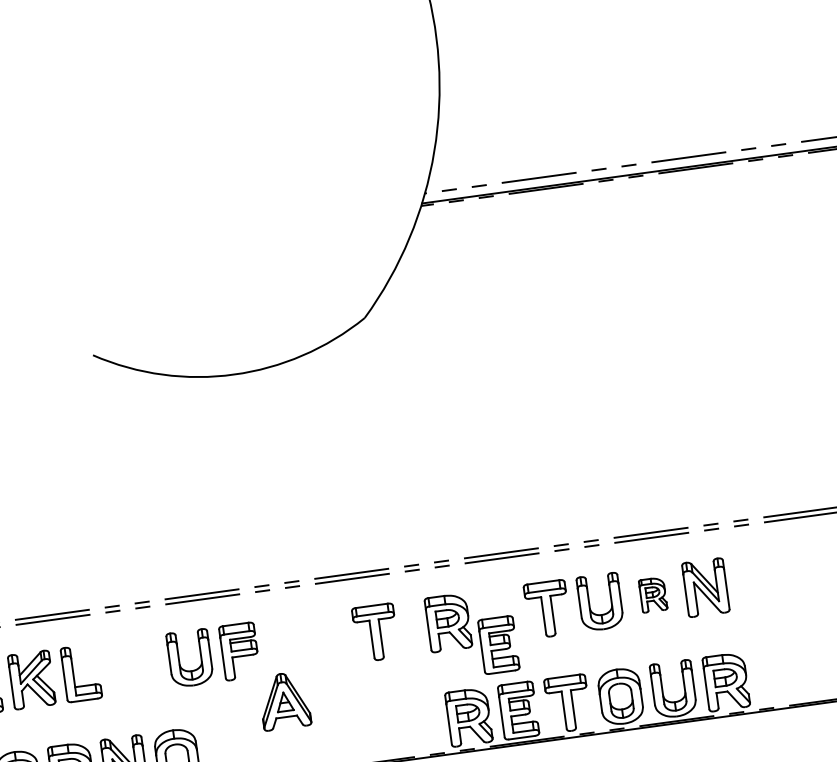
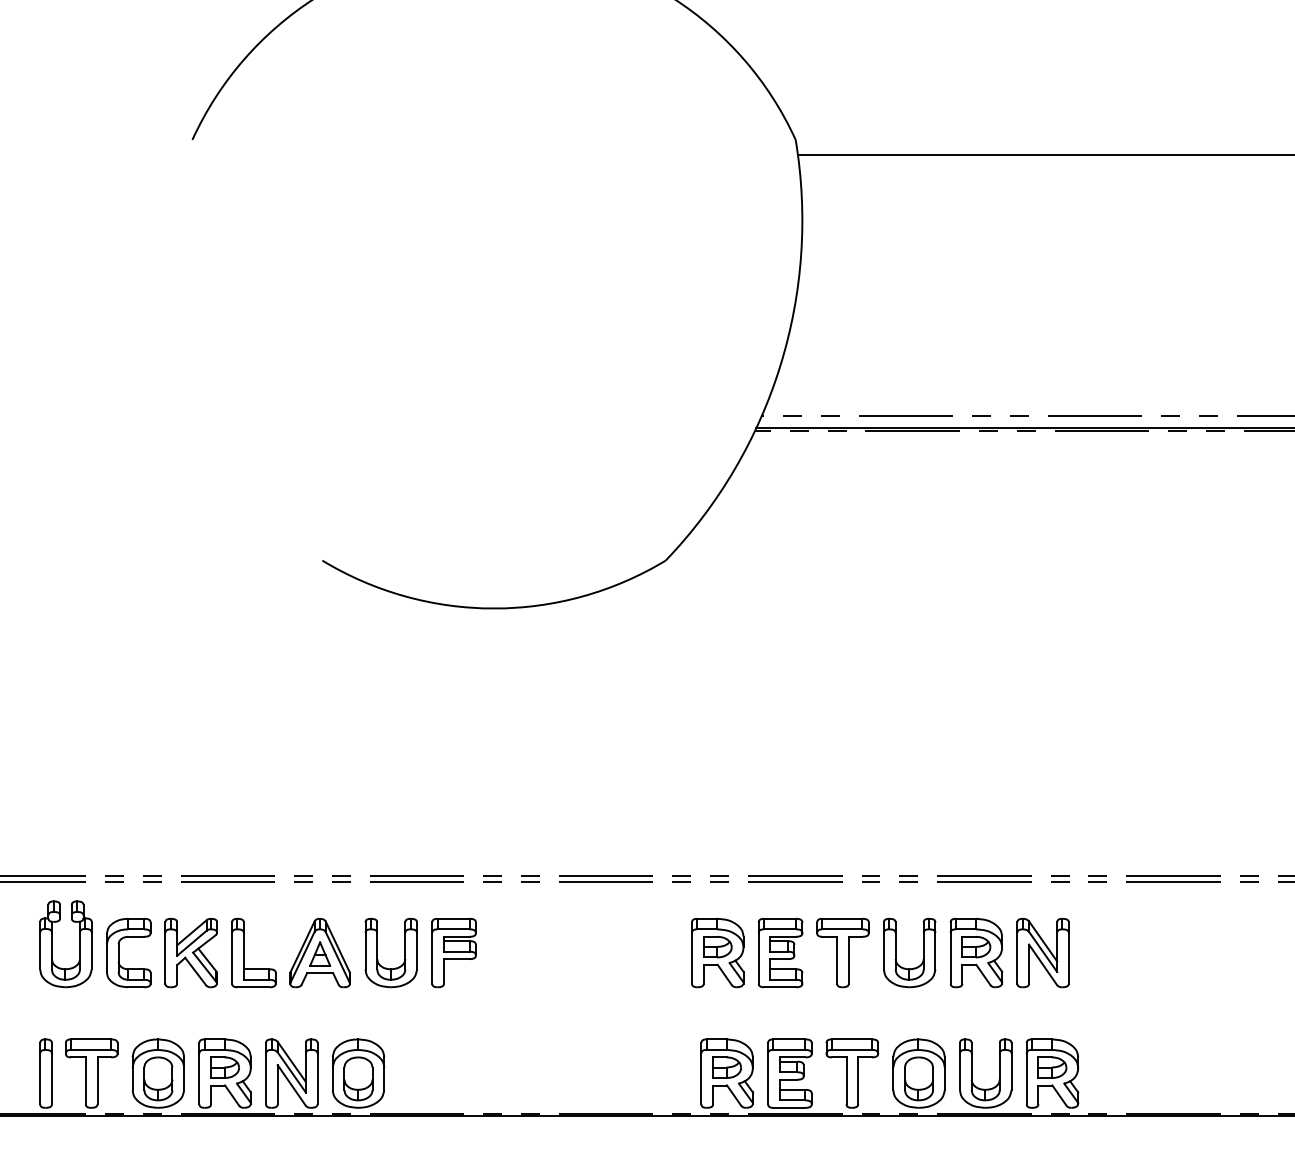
part: (653, 595) -> (976, 953), size x1.67
part: (375, 633) -> (625, 953), removed
part: (498, 644) -> (780, 952), moved
part: (284, 701) -> (319, 953), moved

